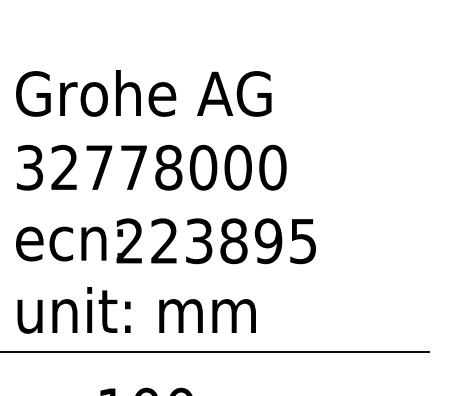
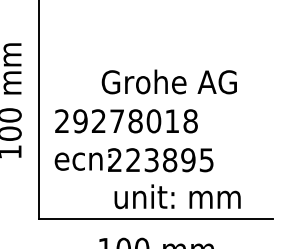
text: (142, 92) -> (168, 81), moved
text: (151, 168) -> (126, 121), 32778000 -> 29278018
text: (136, 309) -> (177, 196), moved

